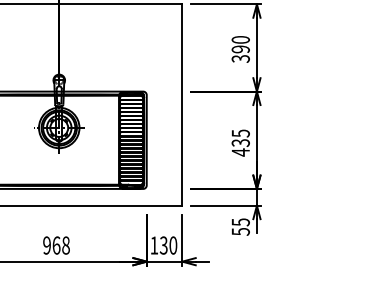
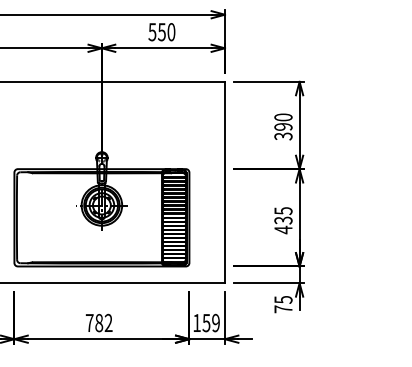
text: (240, 231) -> (283, 309), 55 -> 75
text: (55, 244) -> (98, 322), 968 -> 782
text: (168, 244) -> (211, 322), 130 -> 159

